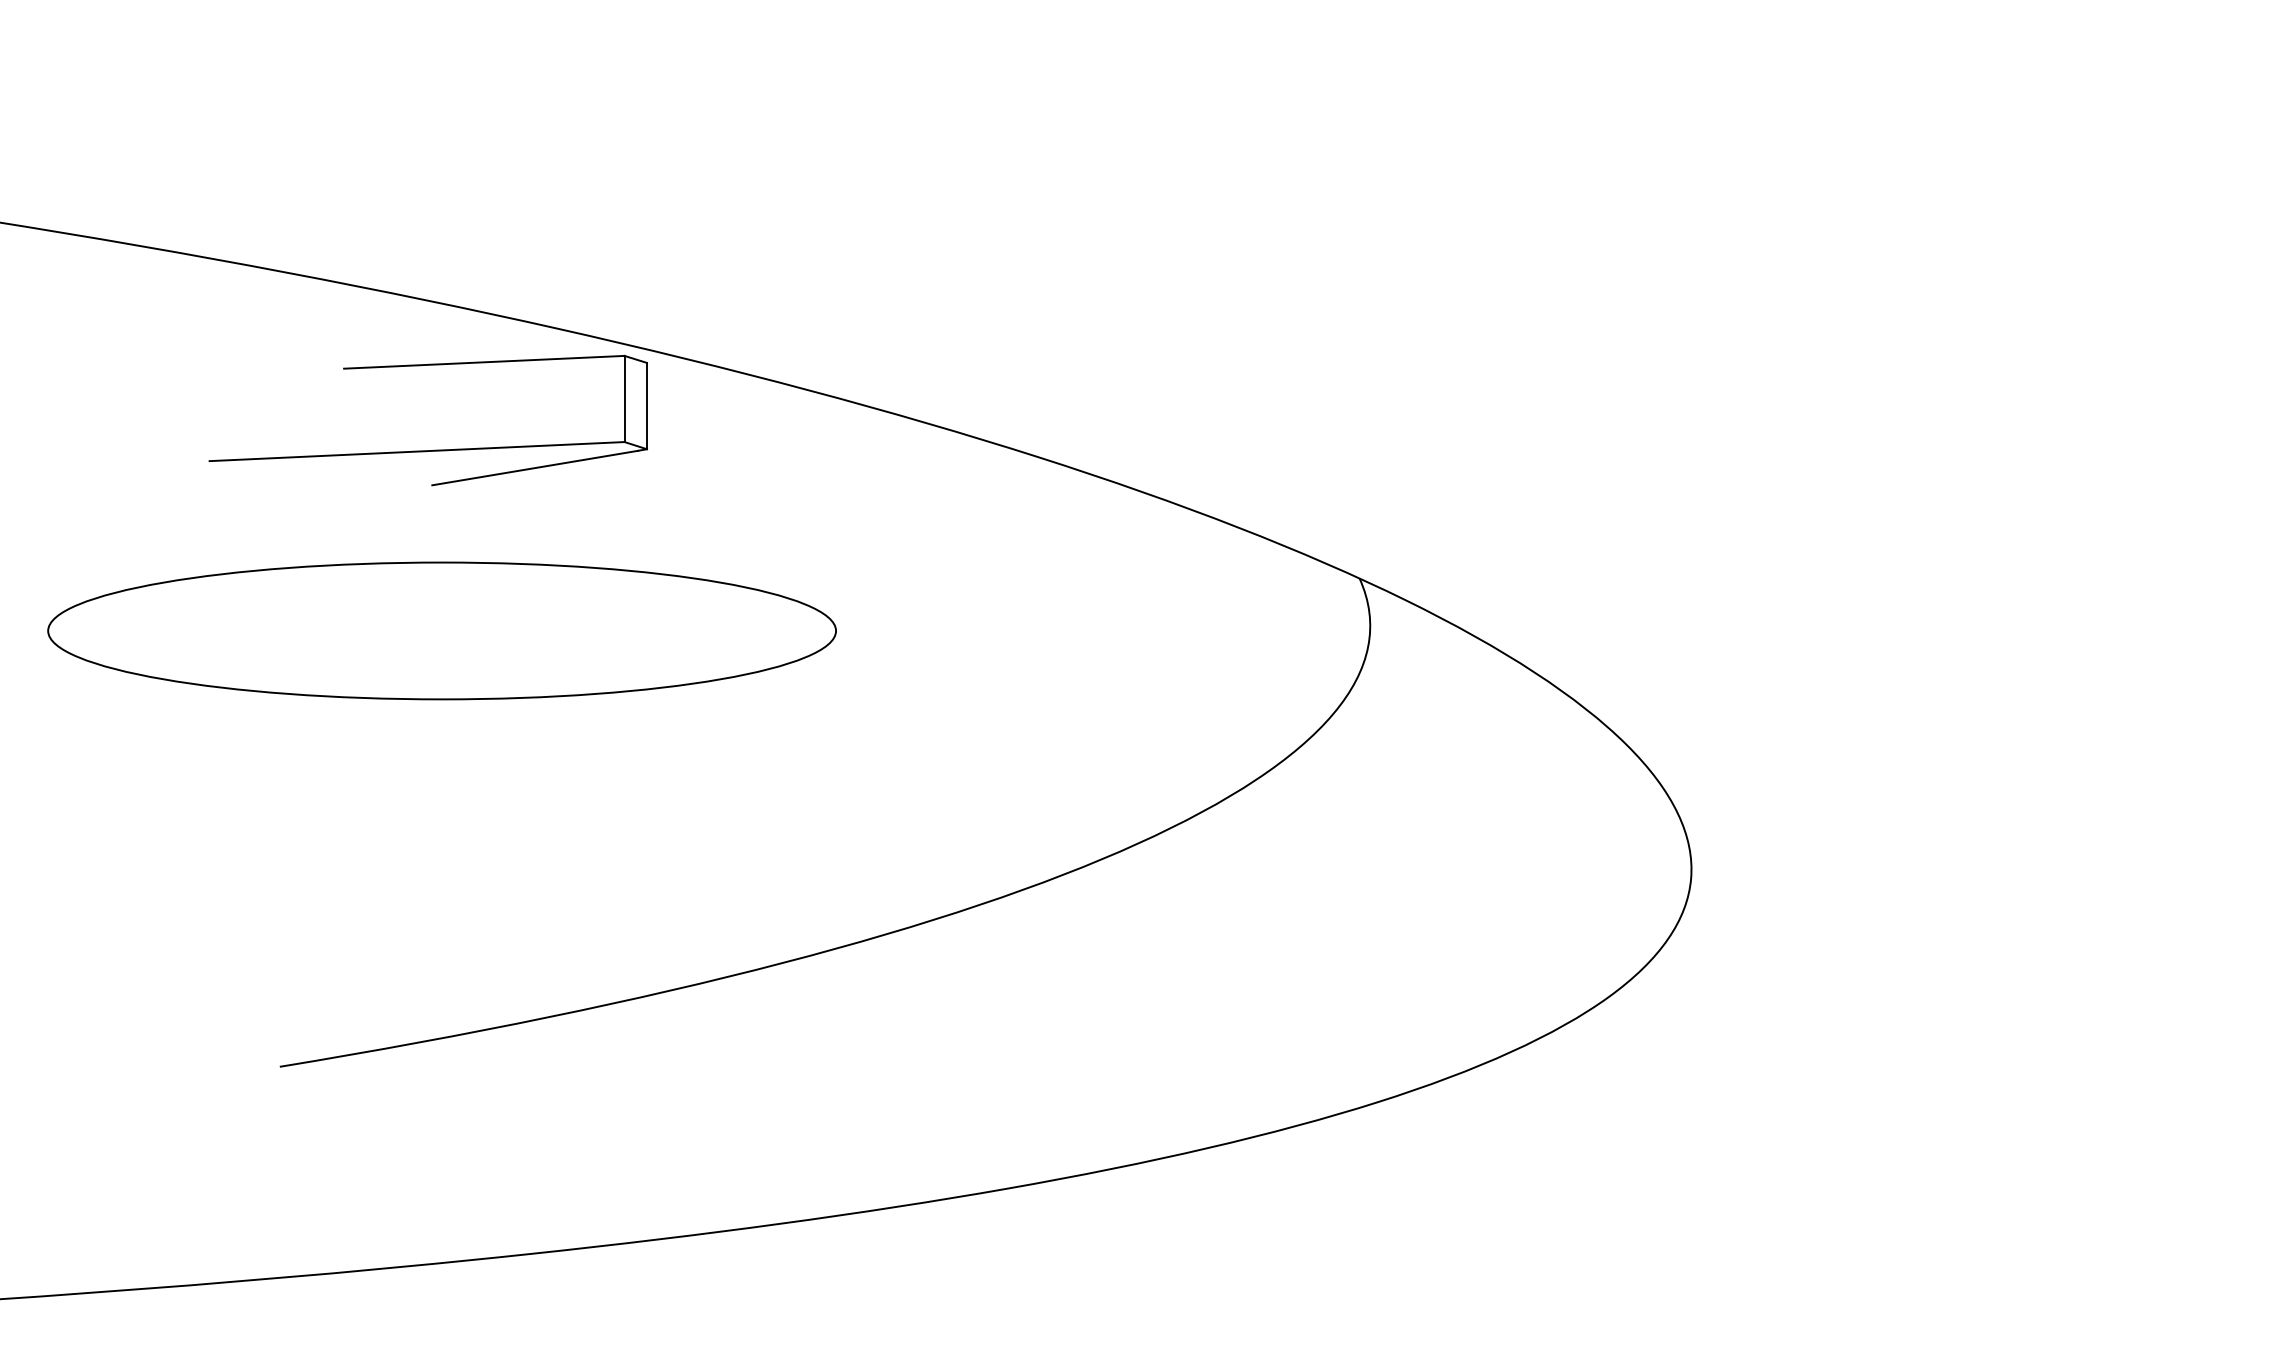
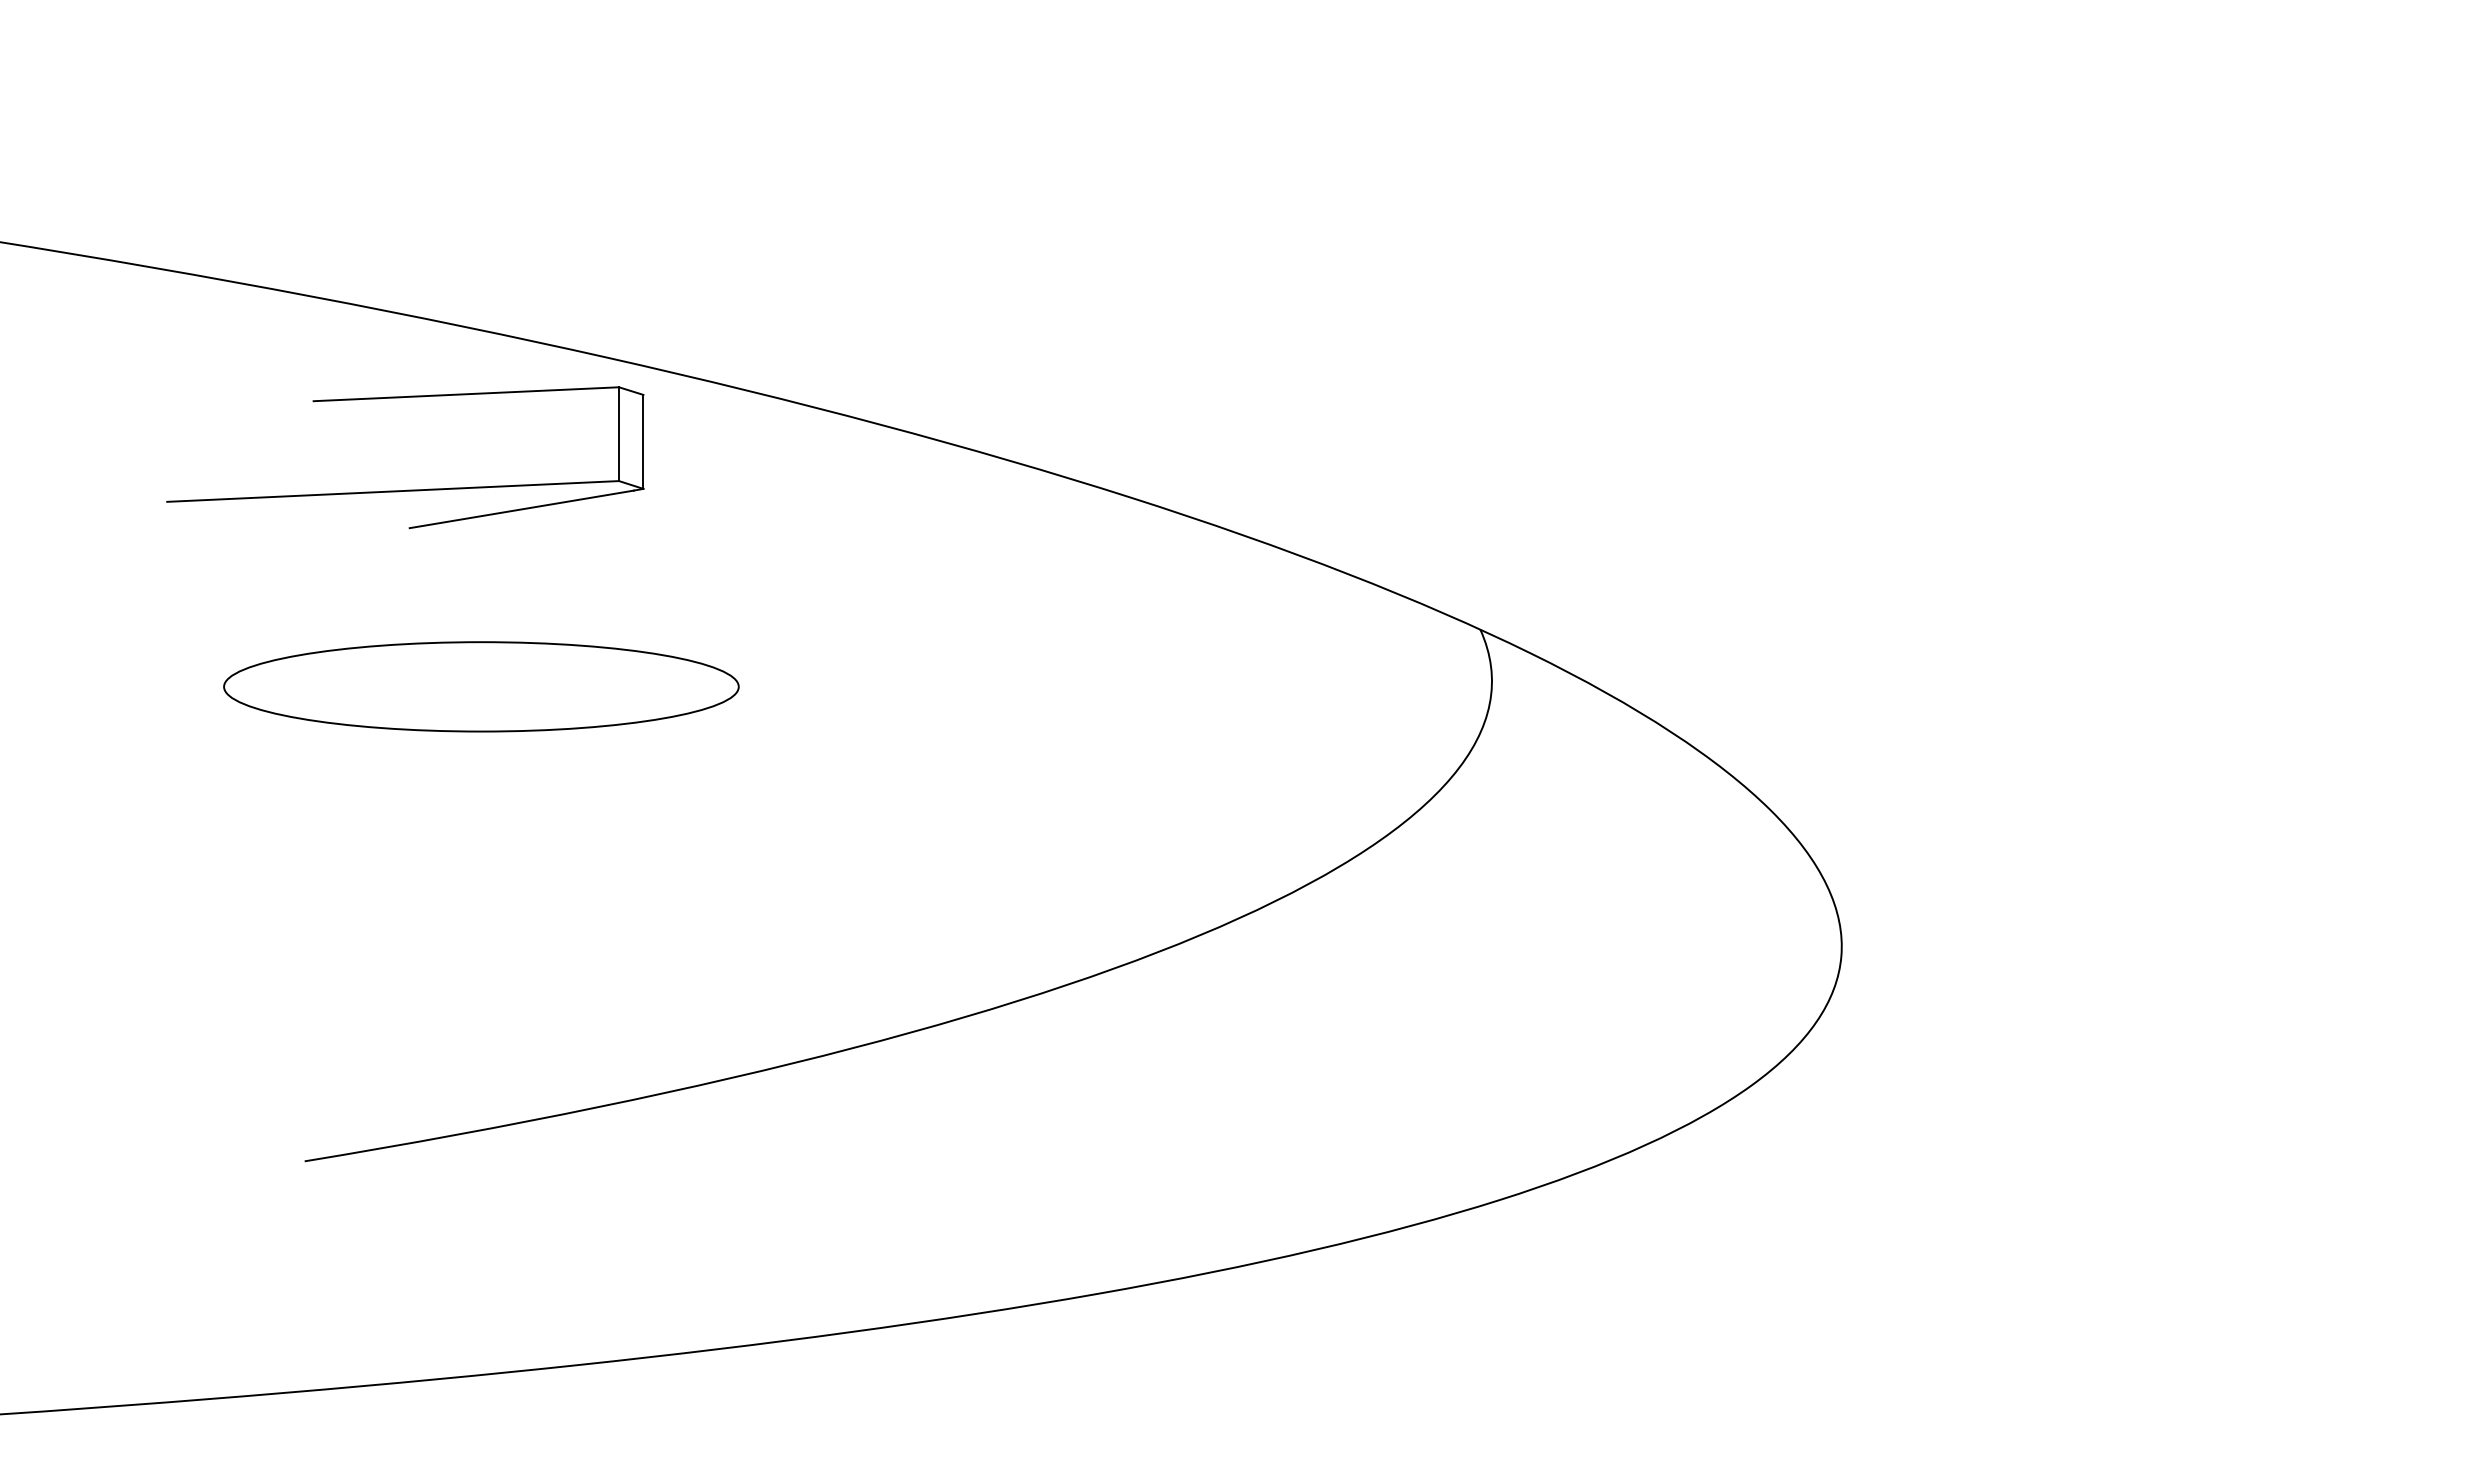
part: (430, 449) -> (407, 489), moved
part: (442, 630) -> (481, 686), size x0.6

